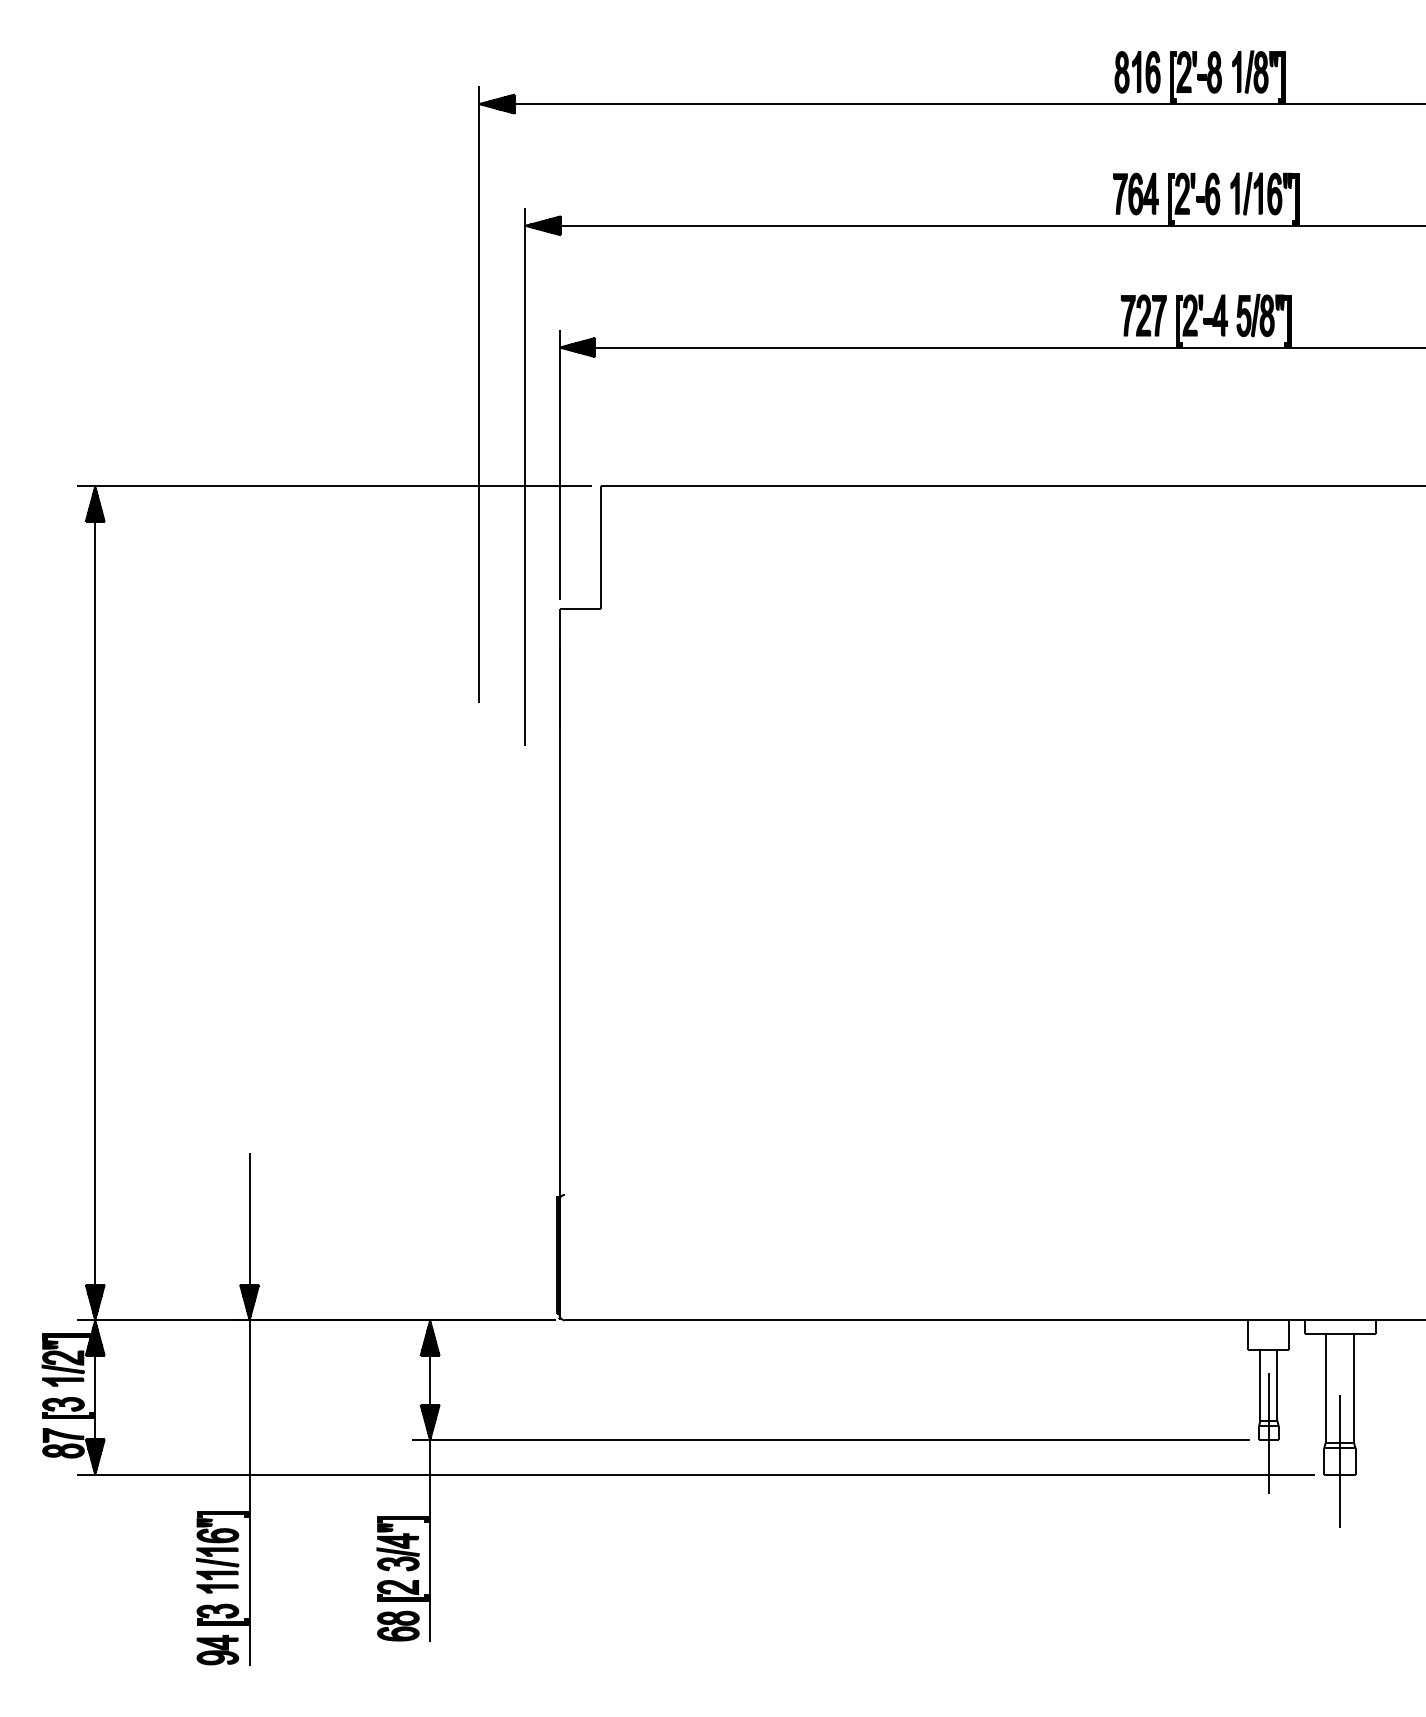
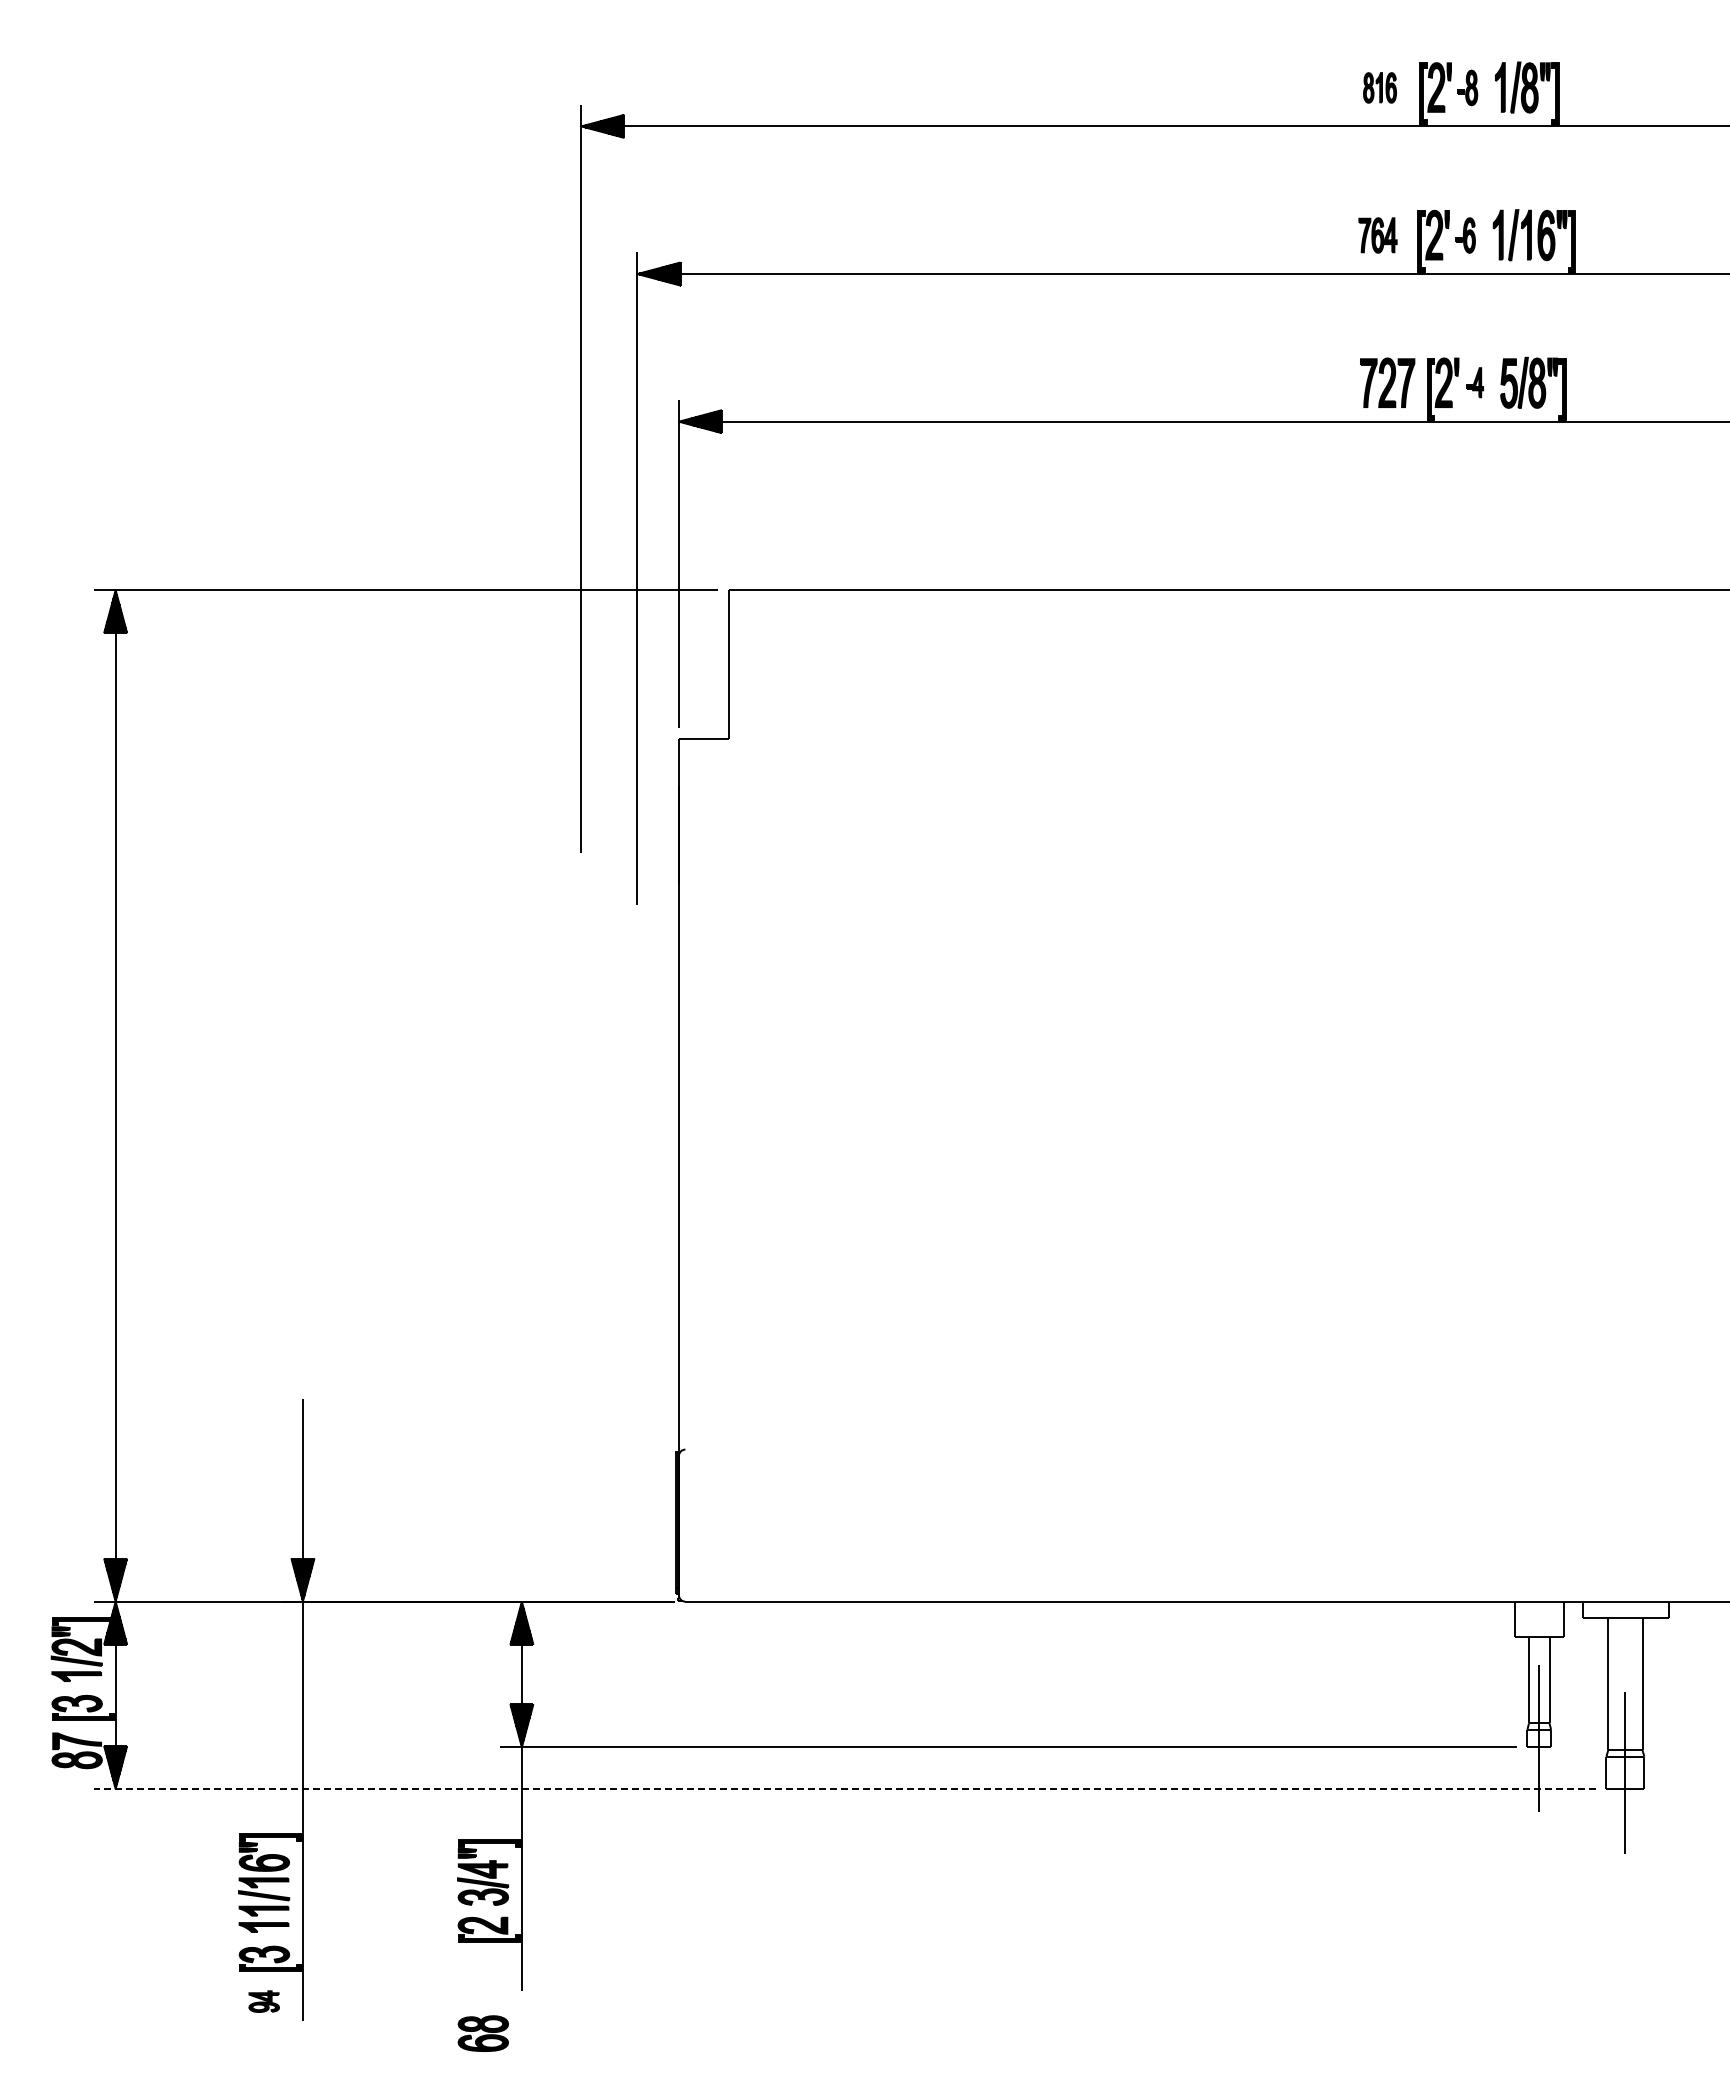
part: (1137, 72) -> (1379, 87), size x0.6
part: (1209, 72) -> (1467, 87), size x0.7
part: (1135, 194) -> (1377, 235), size x0.7
part: (1208, 194) -> (1465, 235), size x0.7
part: (1215, 315) -> (1474, 382), size x0.6
line: (696, 1475) -> (844, 1789), solid -> dashed
part: (397, 1626) -> (482, 2033), moved
part: (217, 1649) -> (263, 2001), size x0.6

